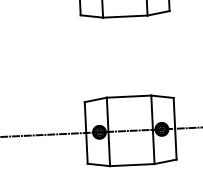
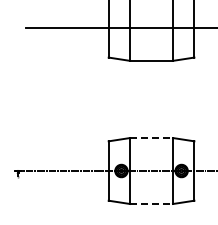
line: (130, 97) -> (152, 138), solid -> dashed
line: (133, 165) -> (152, 204), solid -> dashed

